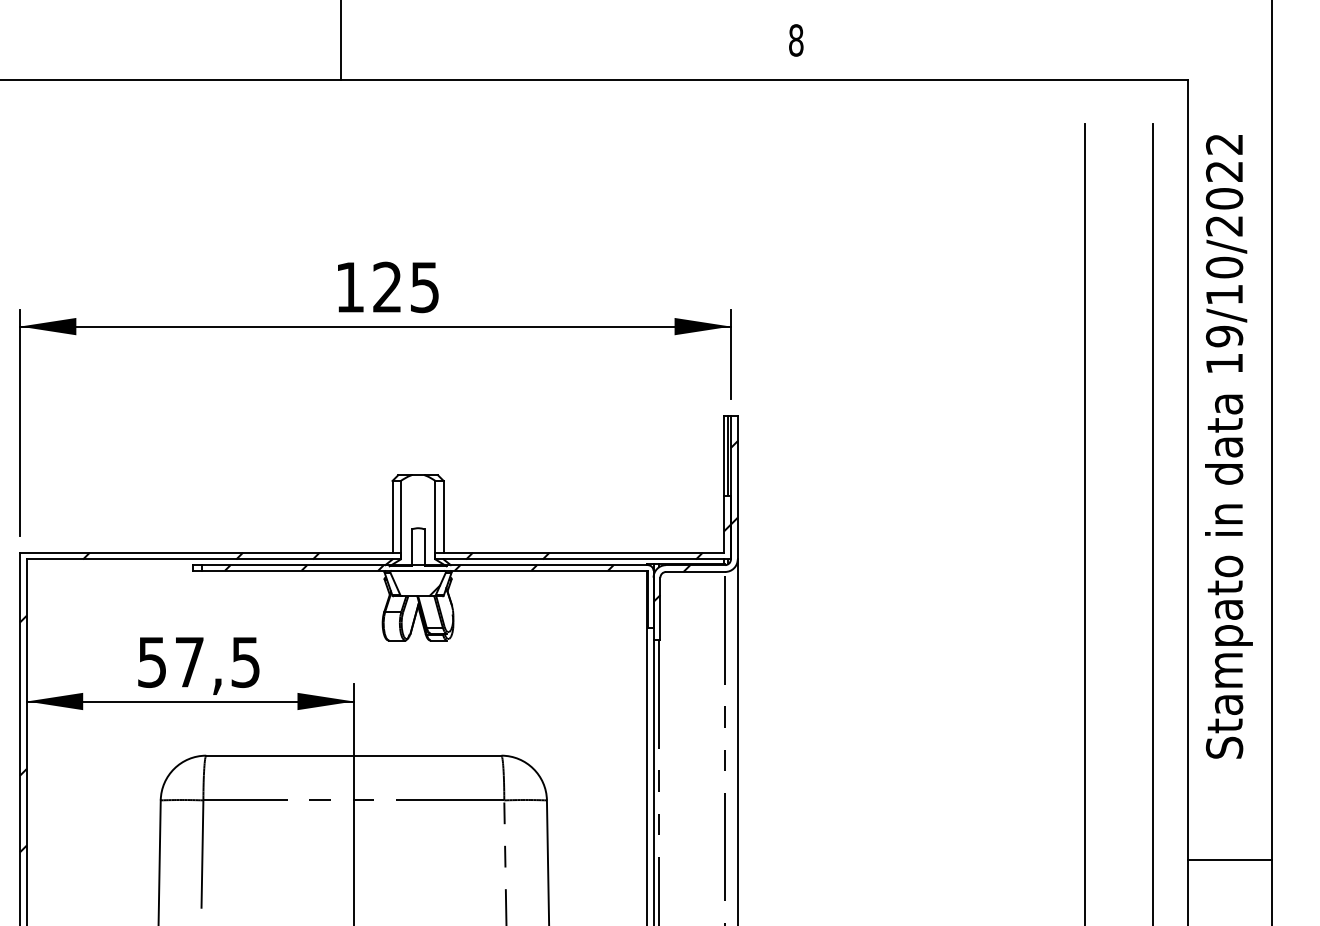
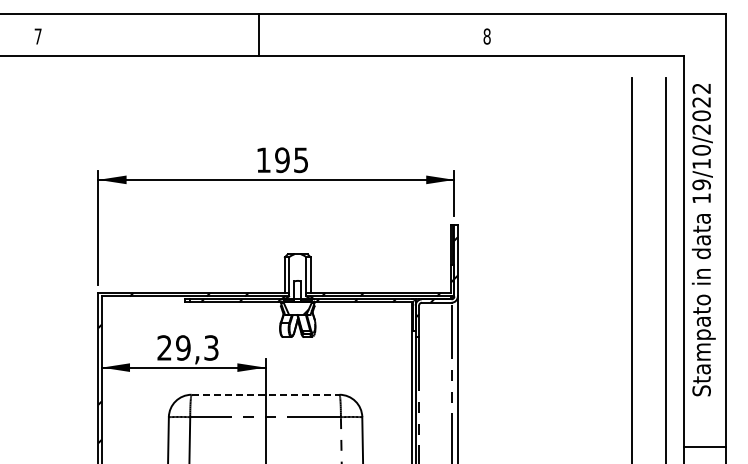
text: (387, 287) -> (282, 160), 125 -> 195
text: (197, 661) -> (187, 347), 57,5 -> 29,3
line: (353, 755) -> (265, 394), solid -> dashed

